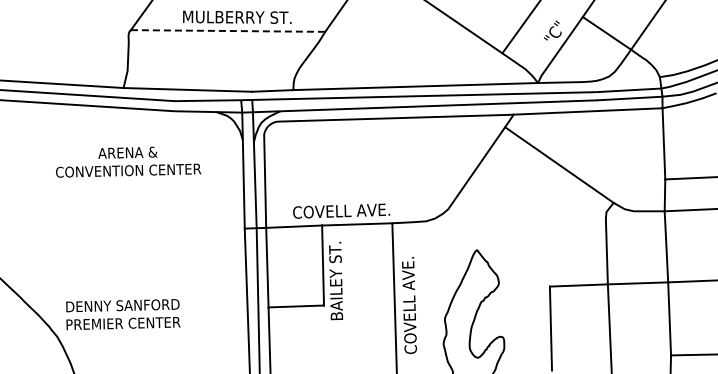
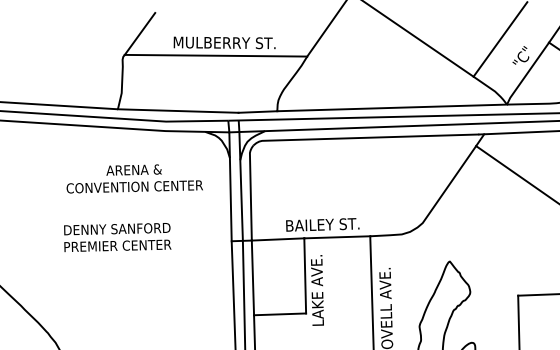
line: (228, 31) -> (216, 56), dashed -> solid
text: (128, 161) -> (134, 178), moved
text: (341, 210) -> (322, 224), COVELL AVE. -> BAILEY ST.
text: (336, 280) -> (317, 289), BAILEY ST. -> LAKE AVE.
text: (123, 314) -> (117, 237), moved

